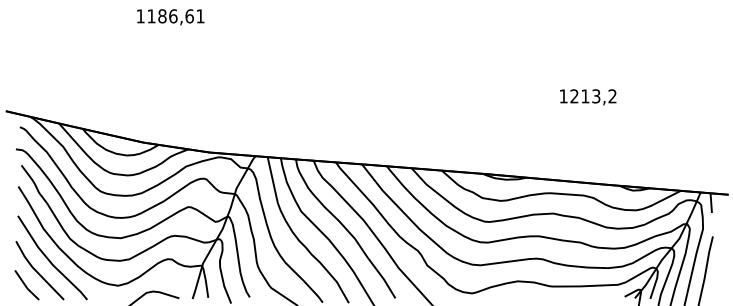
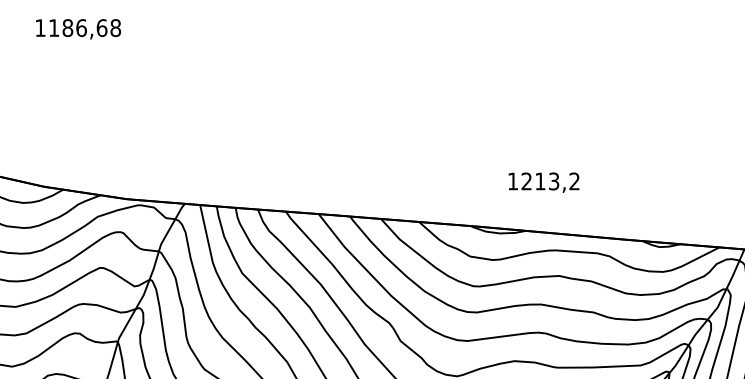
text: (200, 16) -> (115, 28), 1186,61 -> 1186,68
text: (588, 97) -> (544, 182), moved

